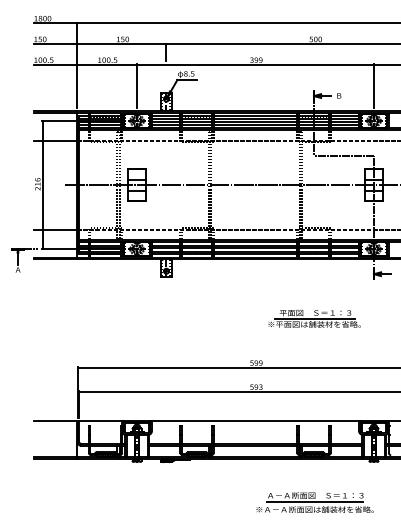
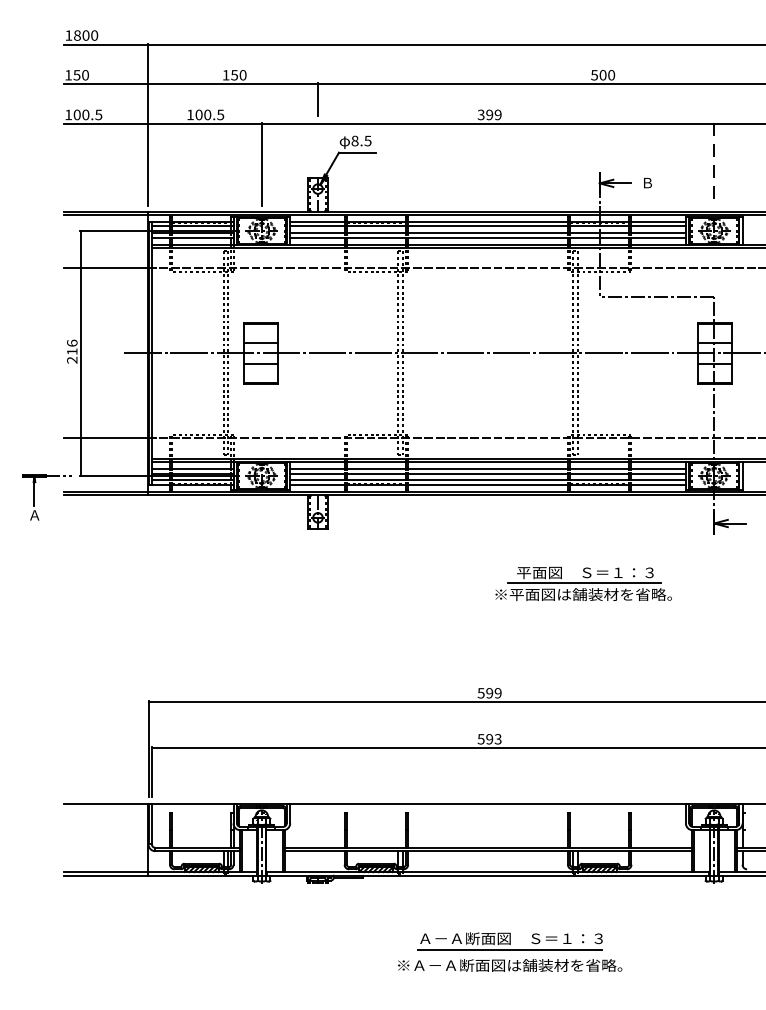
line: (373, 86) -> (713, 165), solid -> dashed
part: (314, 318) -> (583, 583), moved
part: (314, 502) -> (509, 951), moved

